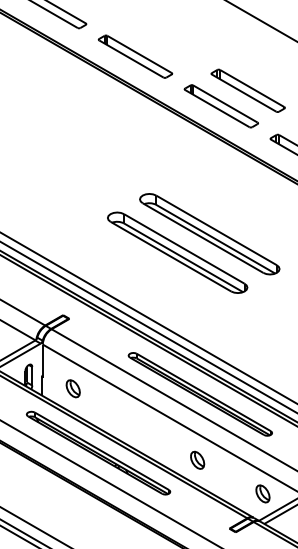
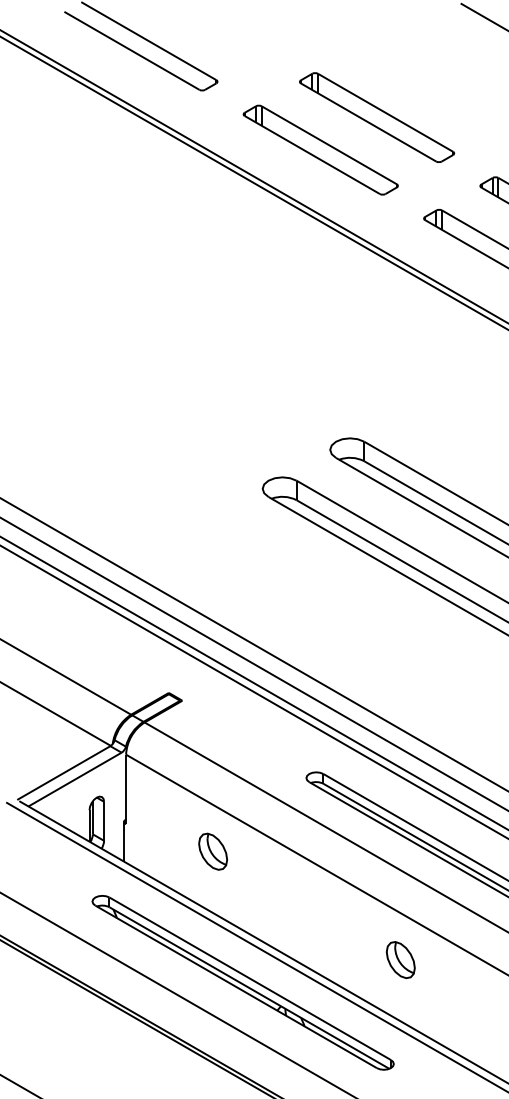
part: (161, 41) -> (375, 118), added
part: (72, 388) -> (211, 851), moved
part: (197, 459) -> (400, 958), moved

